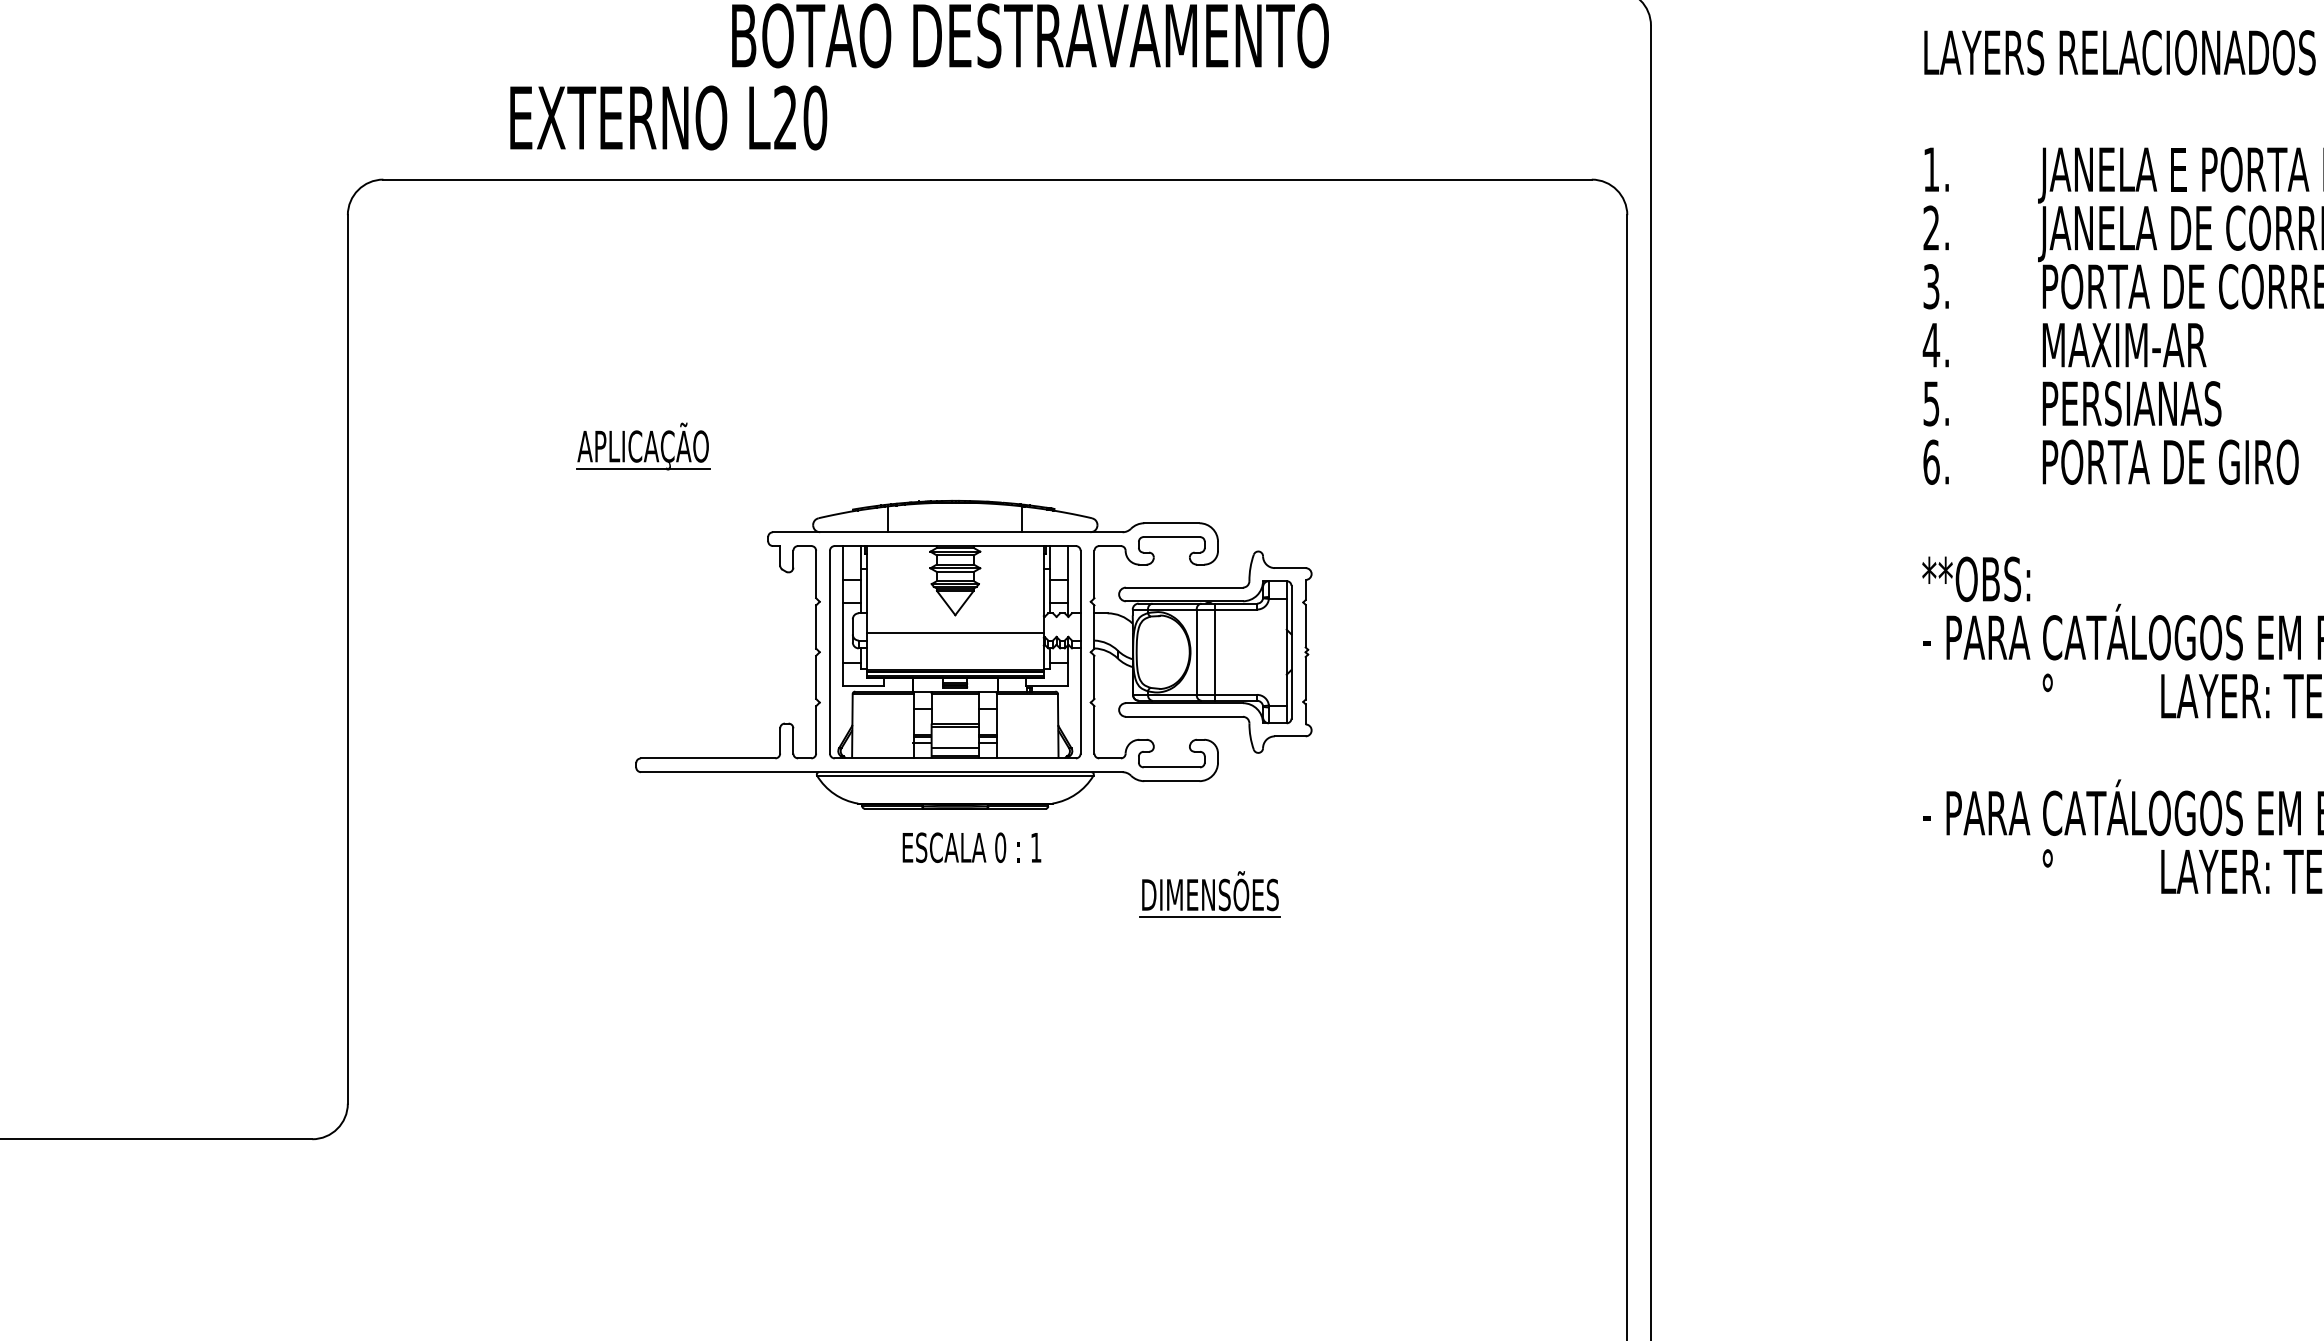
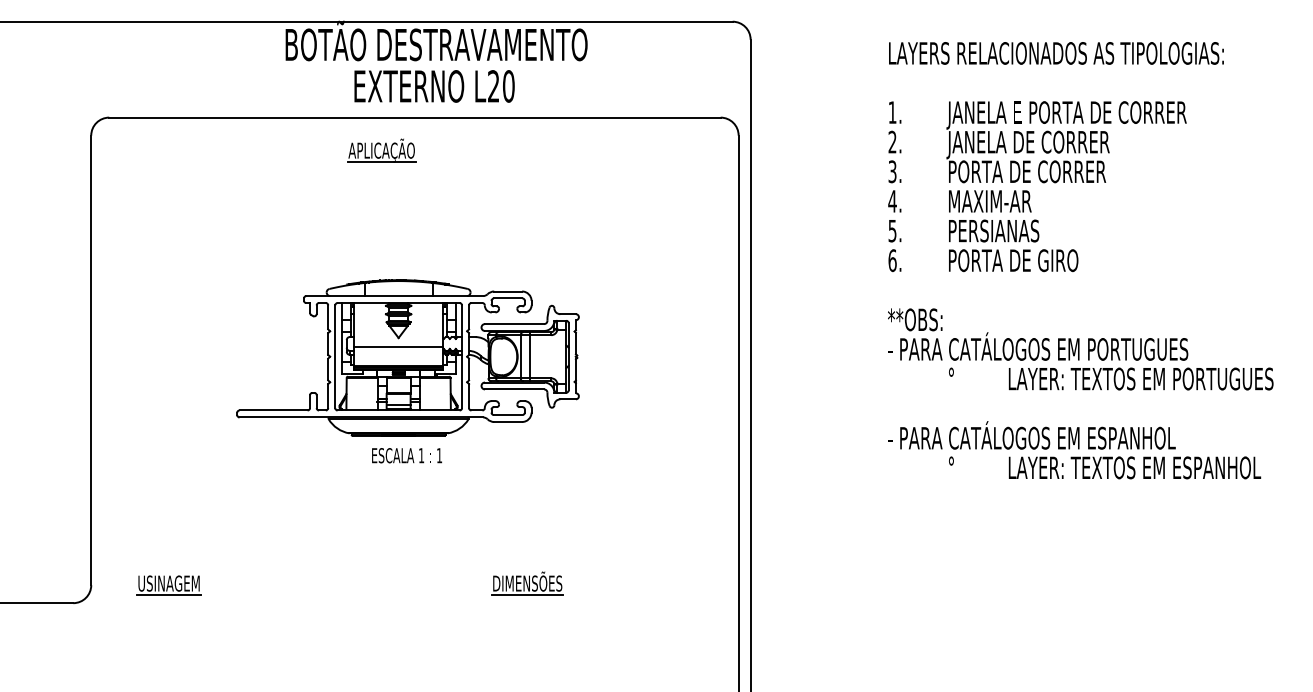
text: (668, 118) -> (434, 86), moved
part: (642, 446) -> (381, 150), moved
text: (1000, 847) -> (421, 455), 0 -> 1
part: (1209, 894) -> (527, 583), moved
part: (500, 1104) -> (168, 585), added

